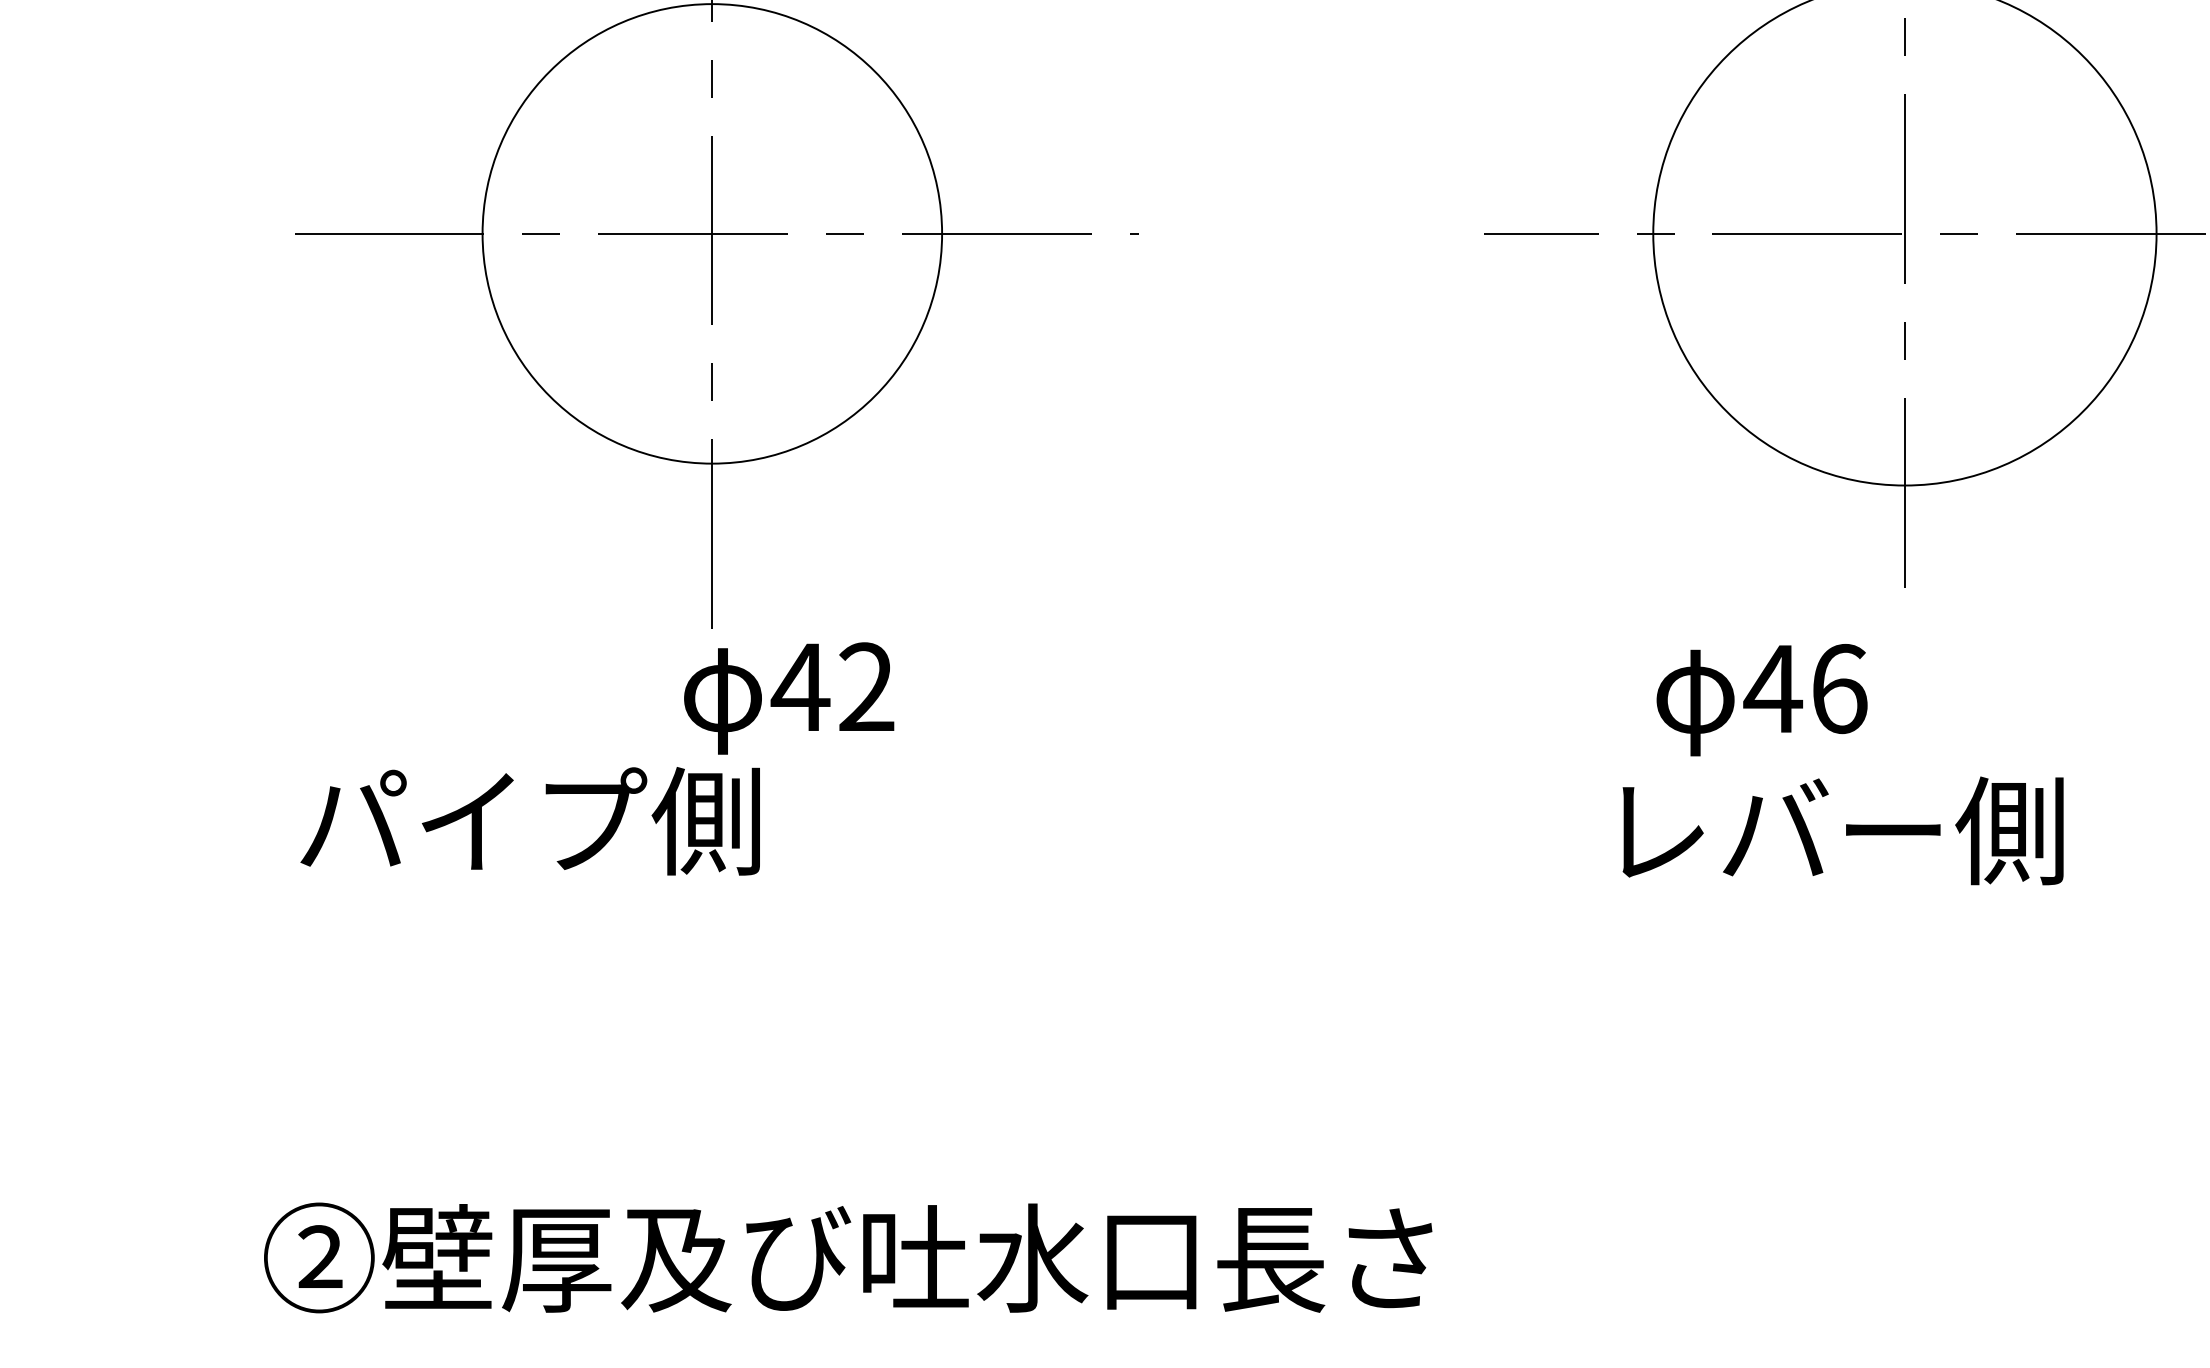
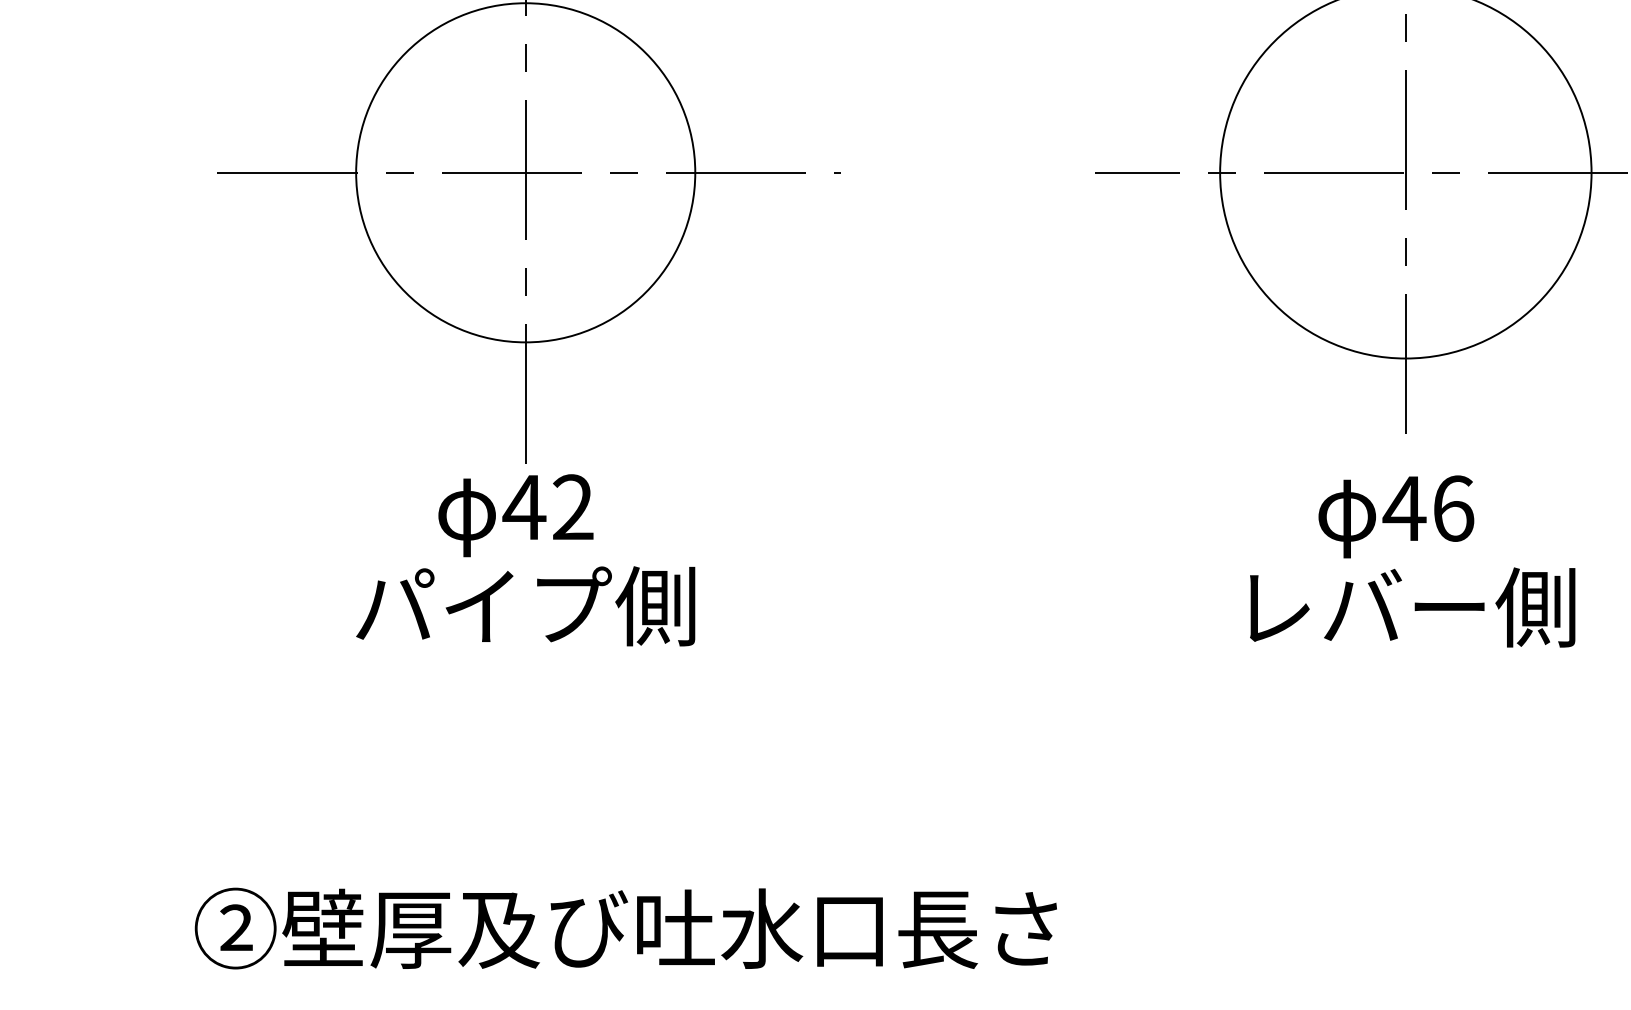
text: (789, 698) -> (516, 515), moved
text: (1761, 700) -> (1395, 517), moved
text: (529, 821) -> (525, 606), moved
text: (1842, 830) -> (1412, 607), moved

